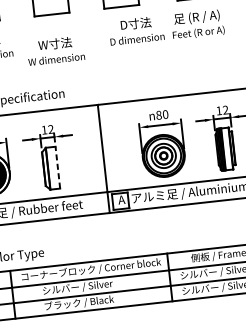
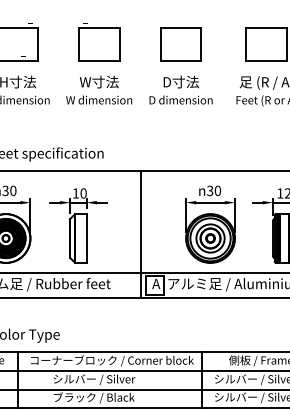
text: (136, 30) -> (180, 89), moved
text: (56, 50) -> (99, 89), moved
text: (159, 114) -> (210, 190), 80 -> 30
text: (50, 129) -> (83, 193), 12 -> 10
line: (57, 167) -> (86, 238), dashed -> solid

